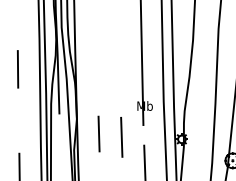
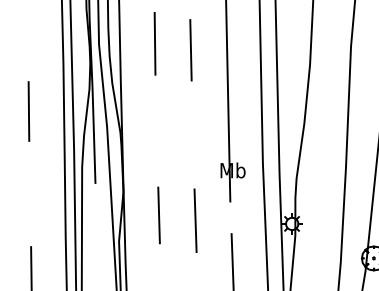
line: (96, 26) -> (154, 42), added
line: (118, 31) -> (190, 50), added

